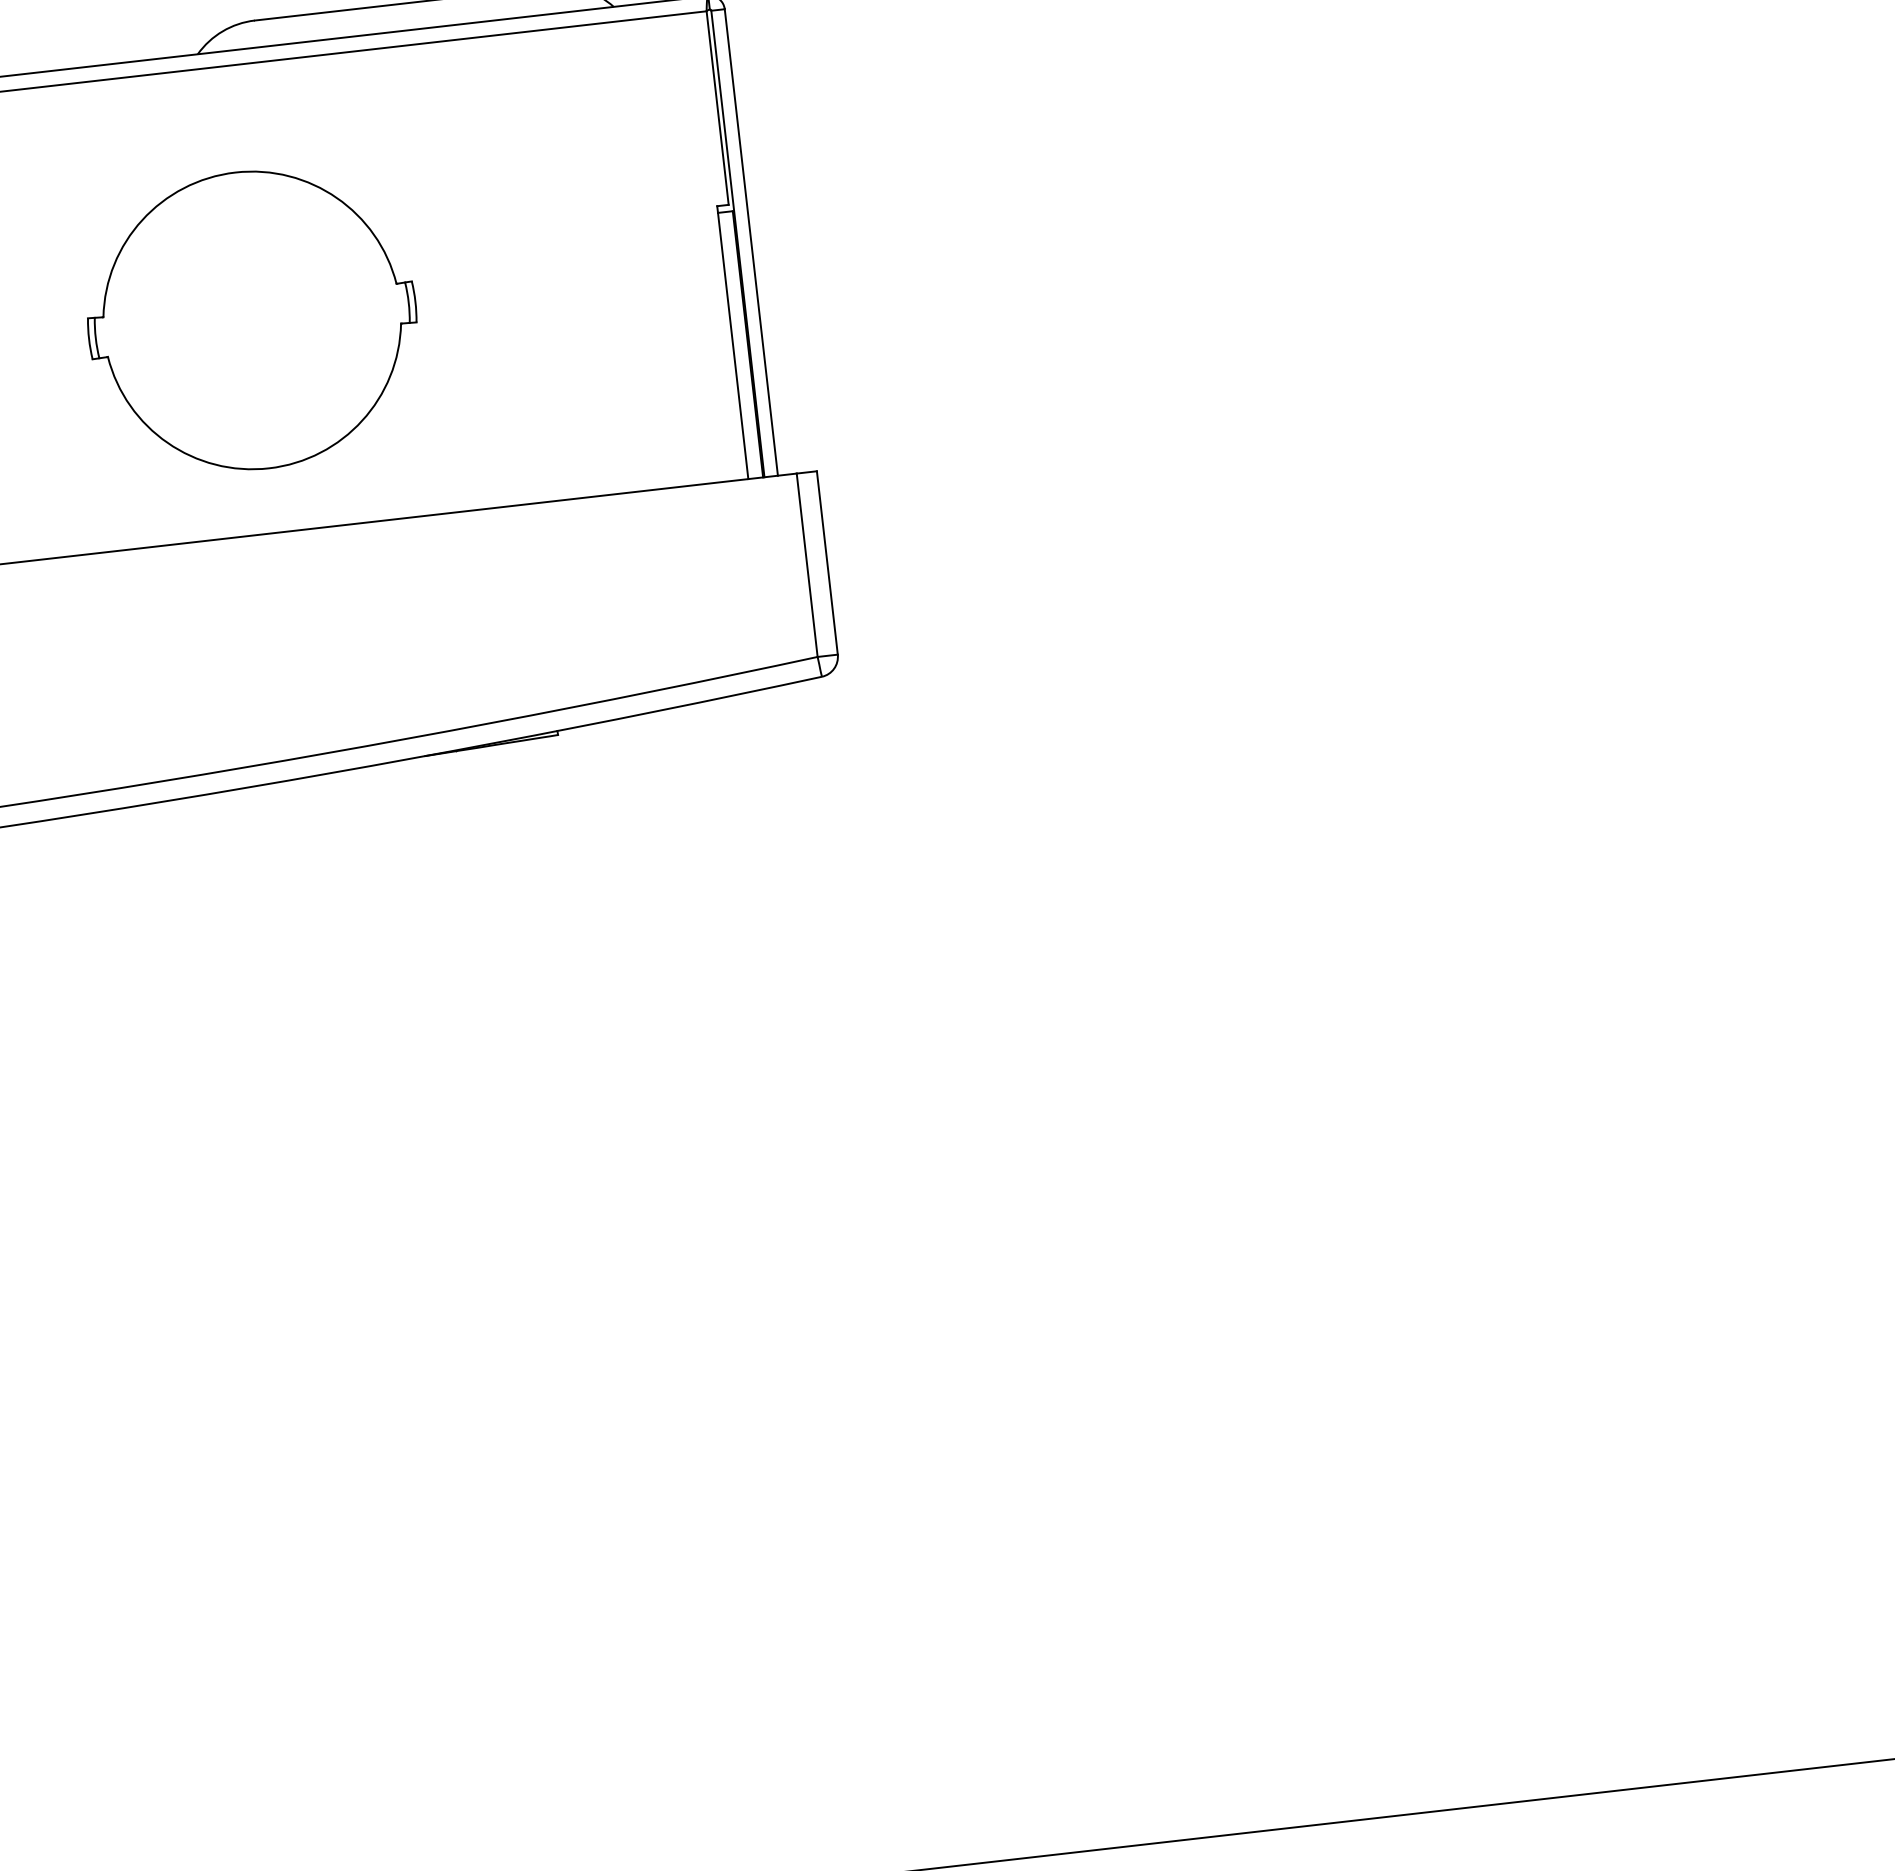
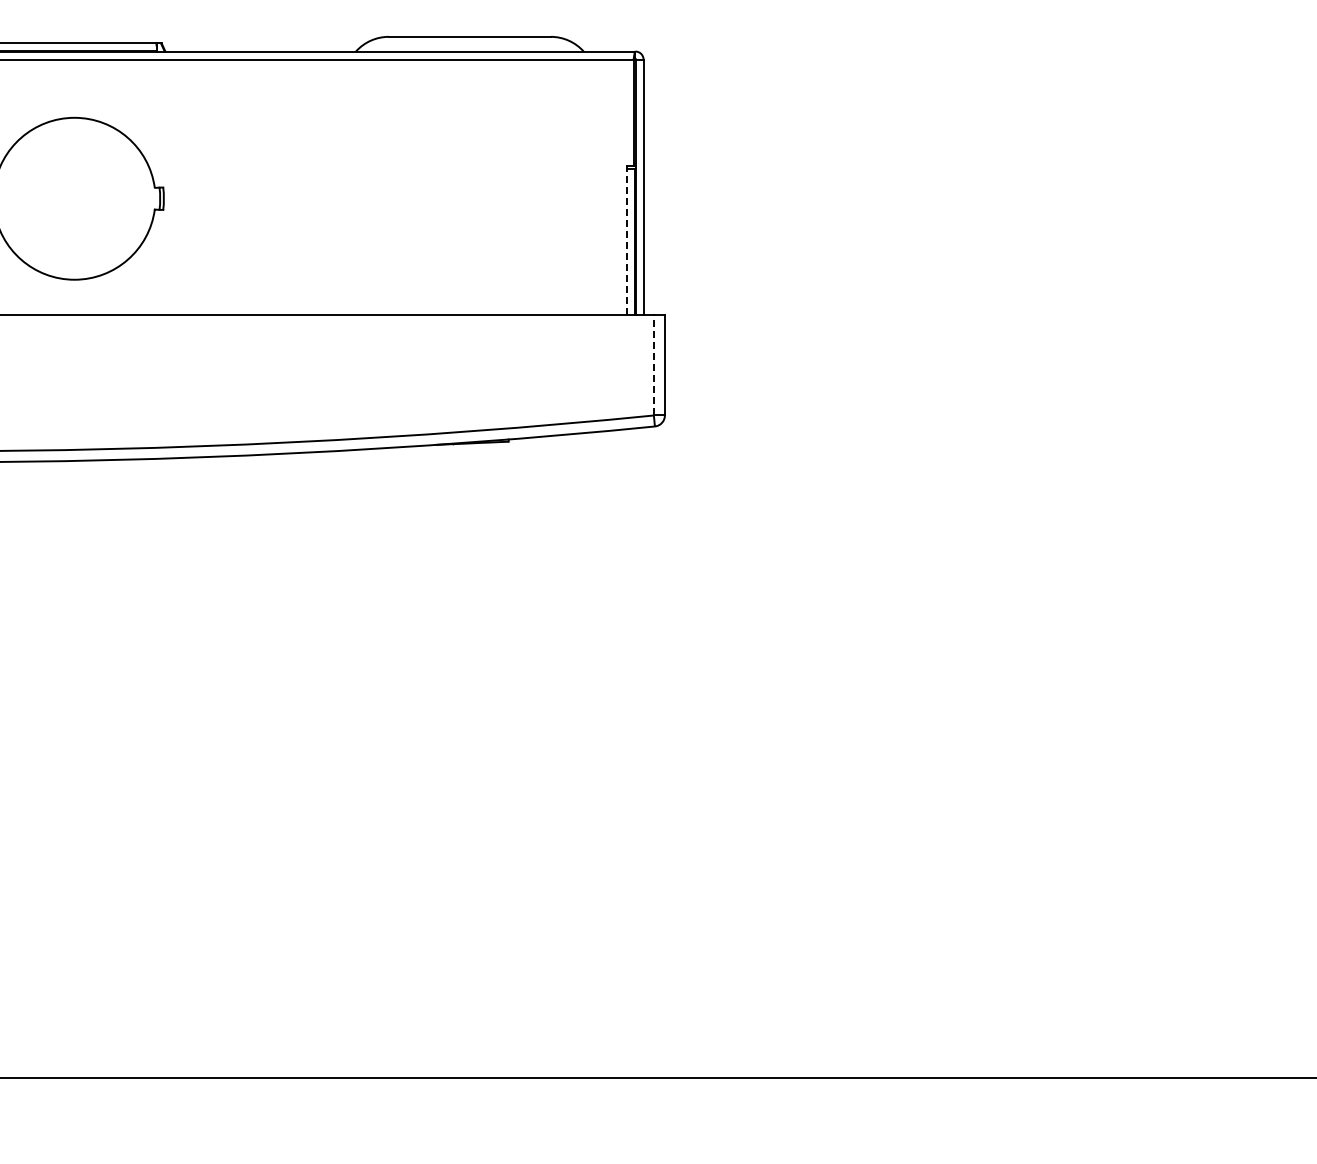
part: (251, 320) -> (368, 198), removed
line: (733, 346) -> (627, 242), solid -> dashed
line: (806, 563) -> (653, 364), solid -> dashed

